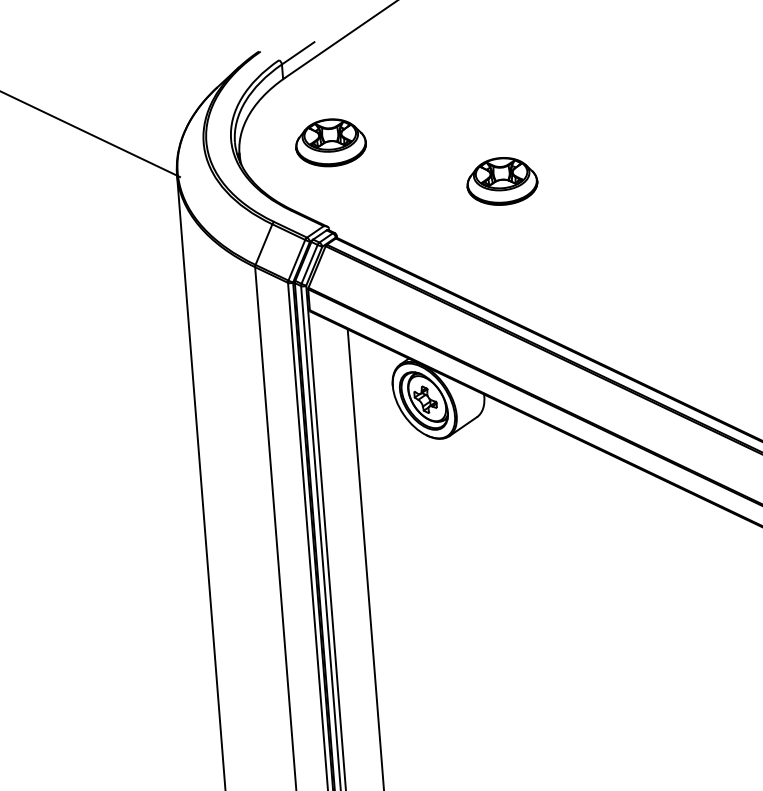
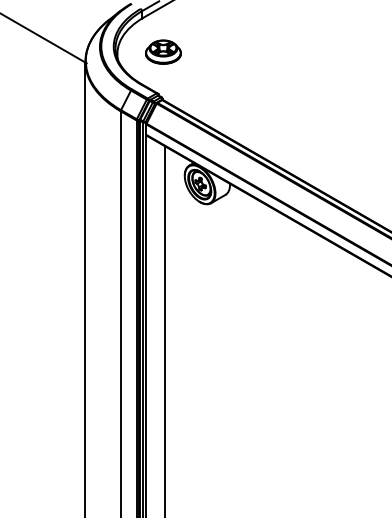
part: (502, 180) -> (247, 77), removed

